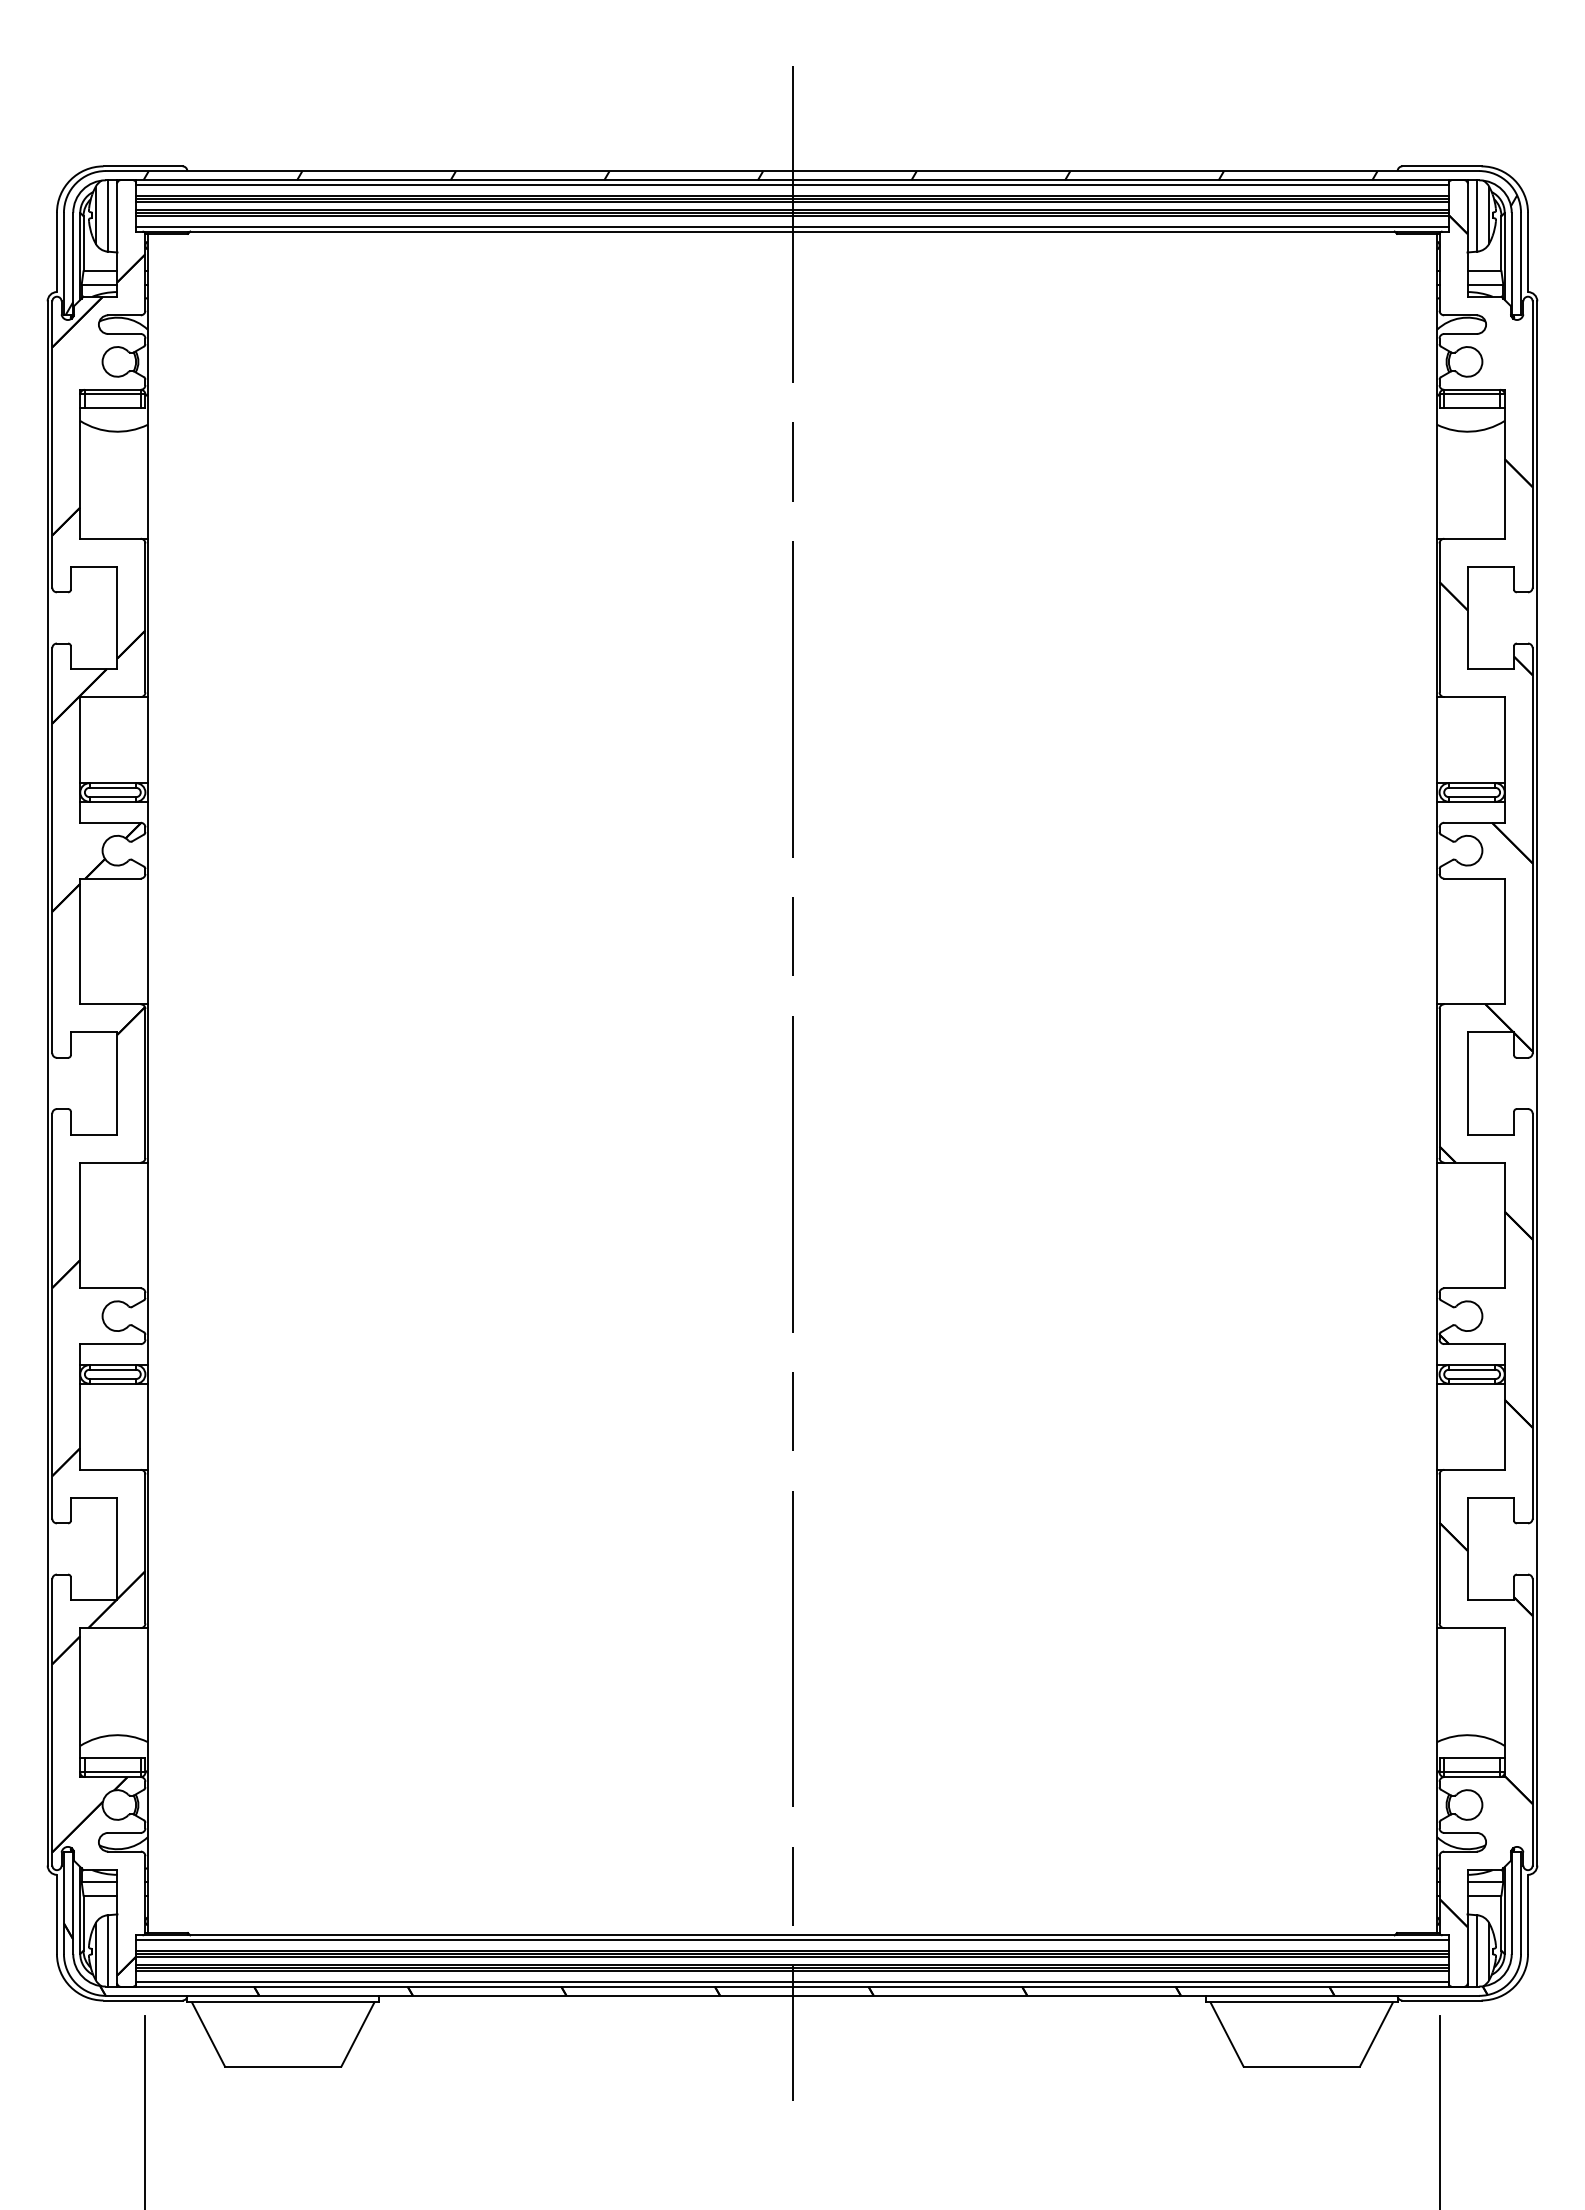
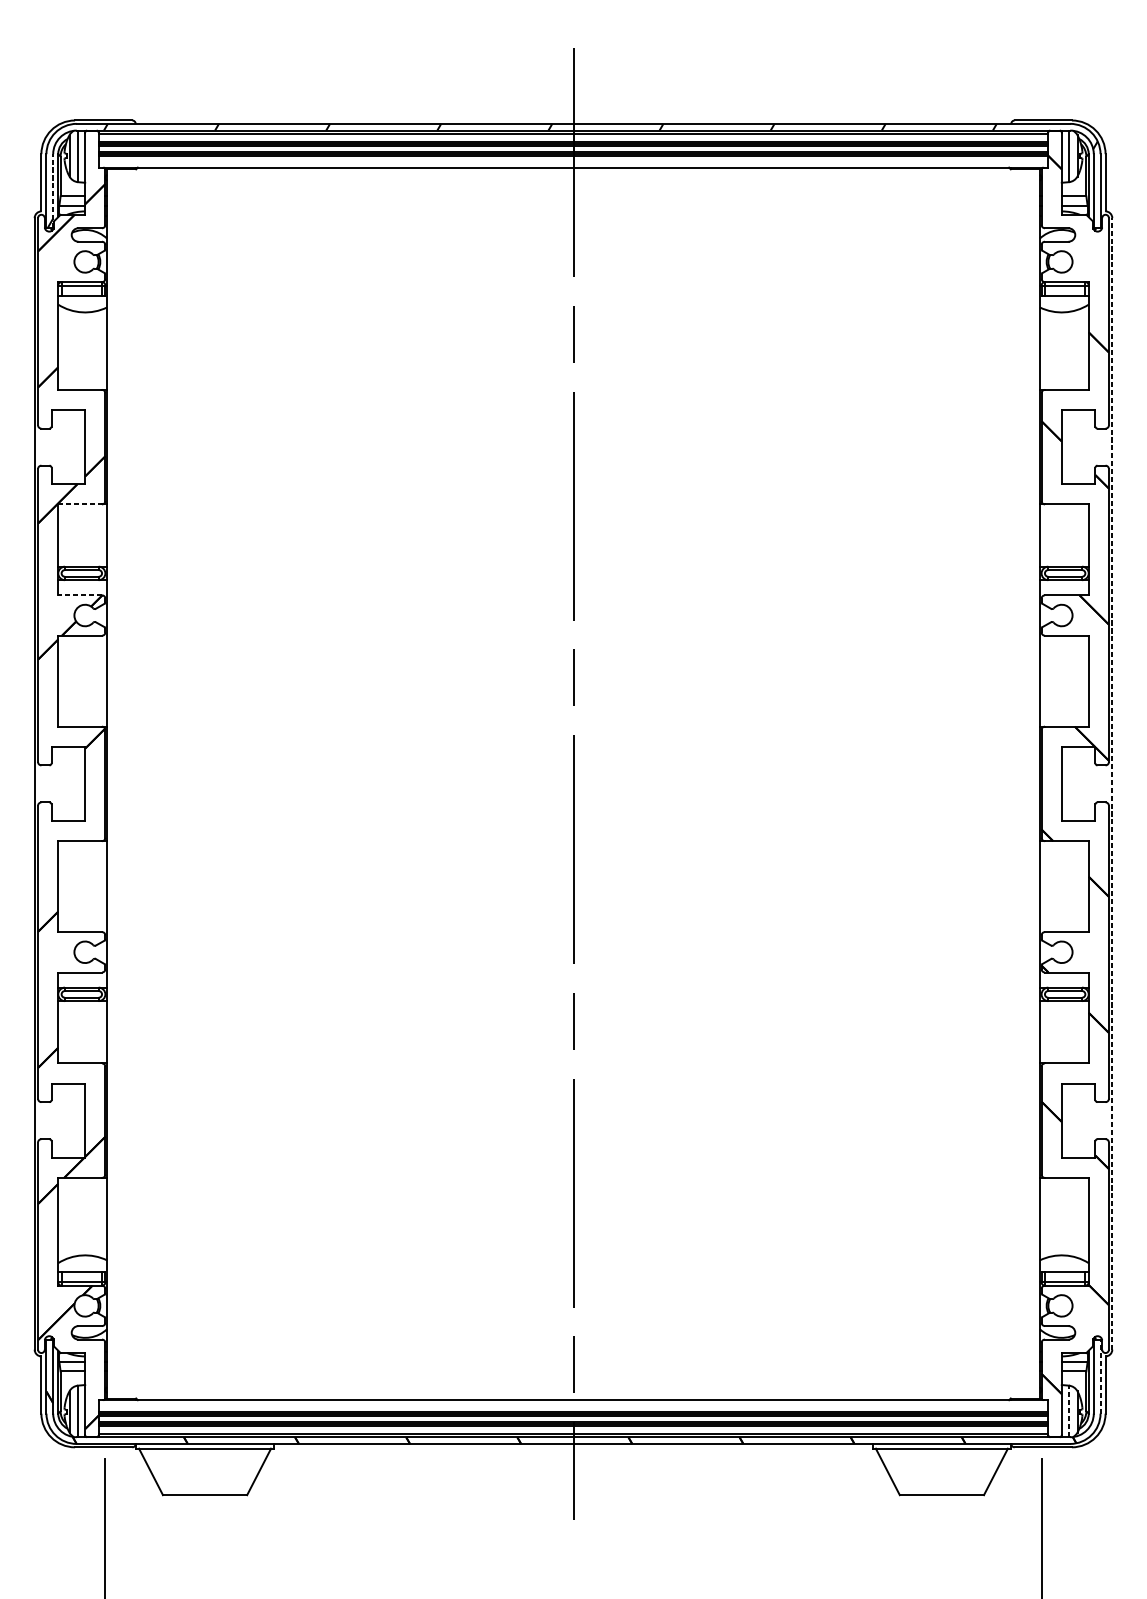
line: (792, 226) -> (573, 163), removed
line: (73, 263) -> (53, 190), solid -> dashed
line: (111, 697) -> (80, 504), solid -> dashed
line: (110, 822) -> (80, 595), solid -> dashed
line: (1537, 1082) -> (1112, 783), solid -> dashed
line: (1521, 1902) -> (1100, 1376), solid -> dashed
line: (792, 1940) -> (573, 1403), removed
line: (1477, 1950) -> (1069, 1411), solid -> dashed

